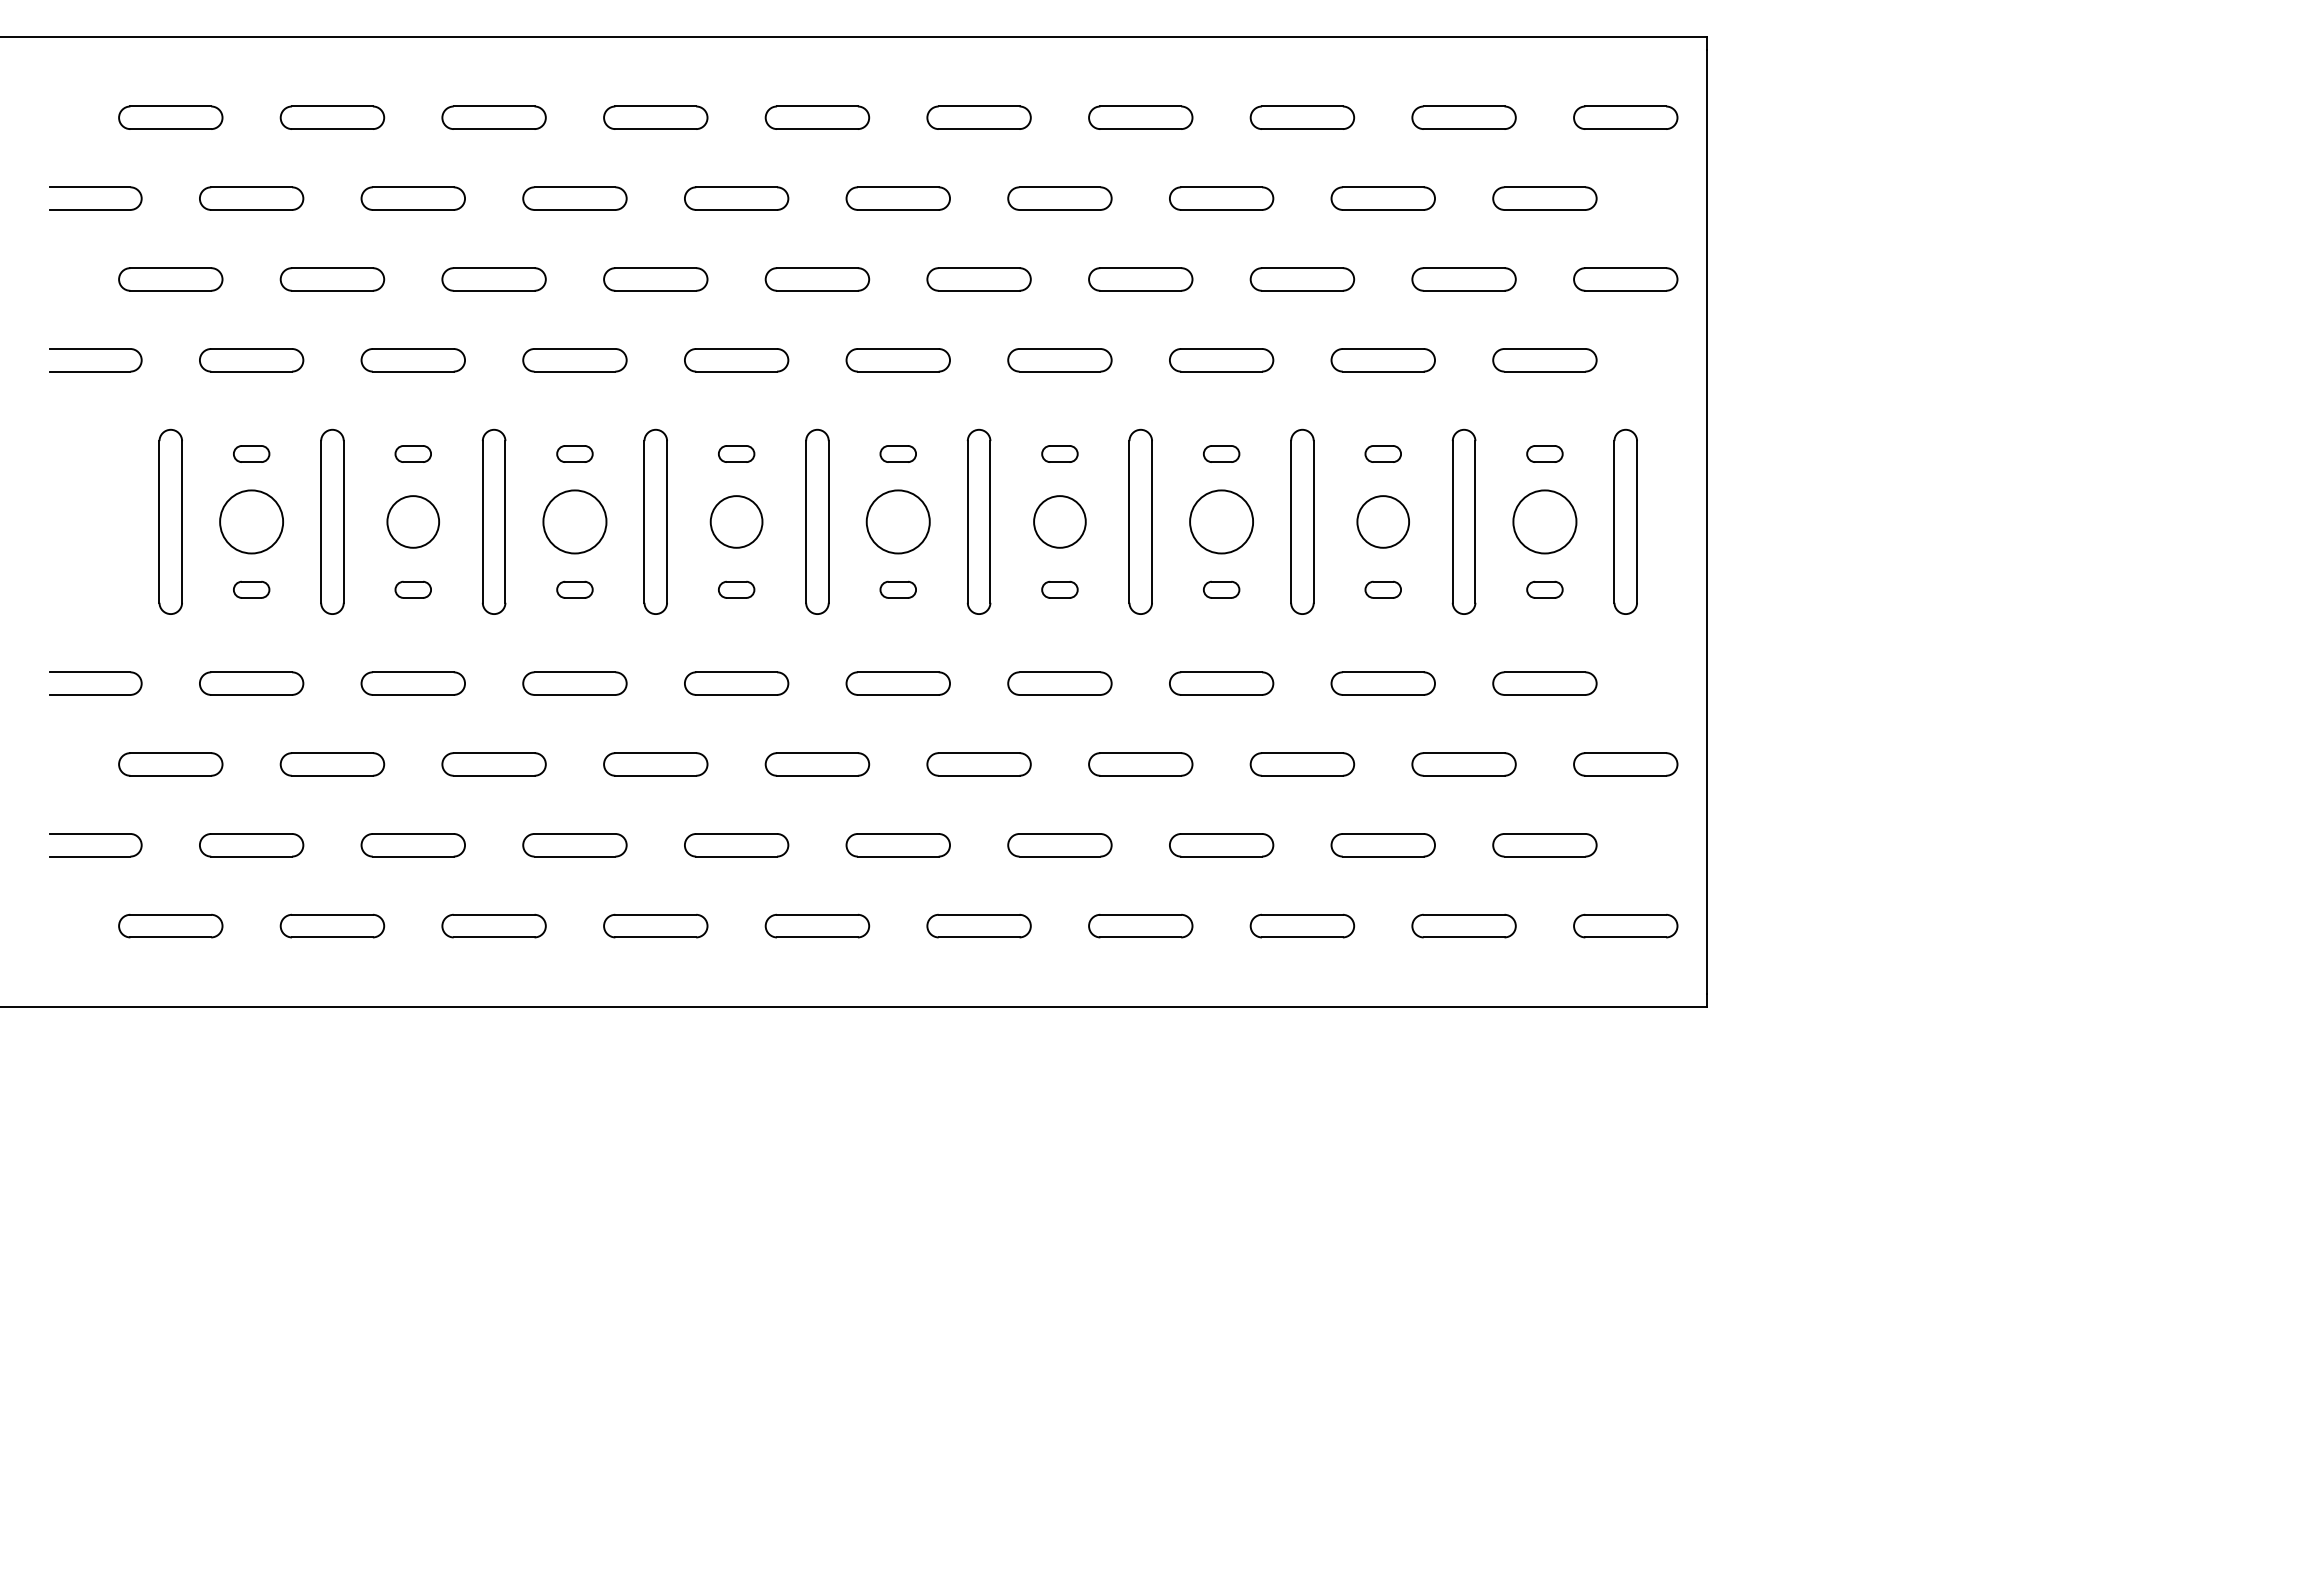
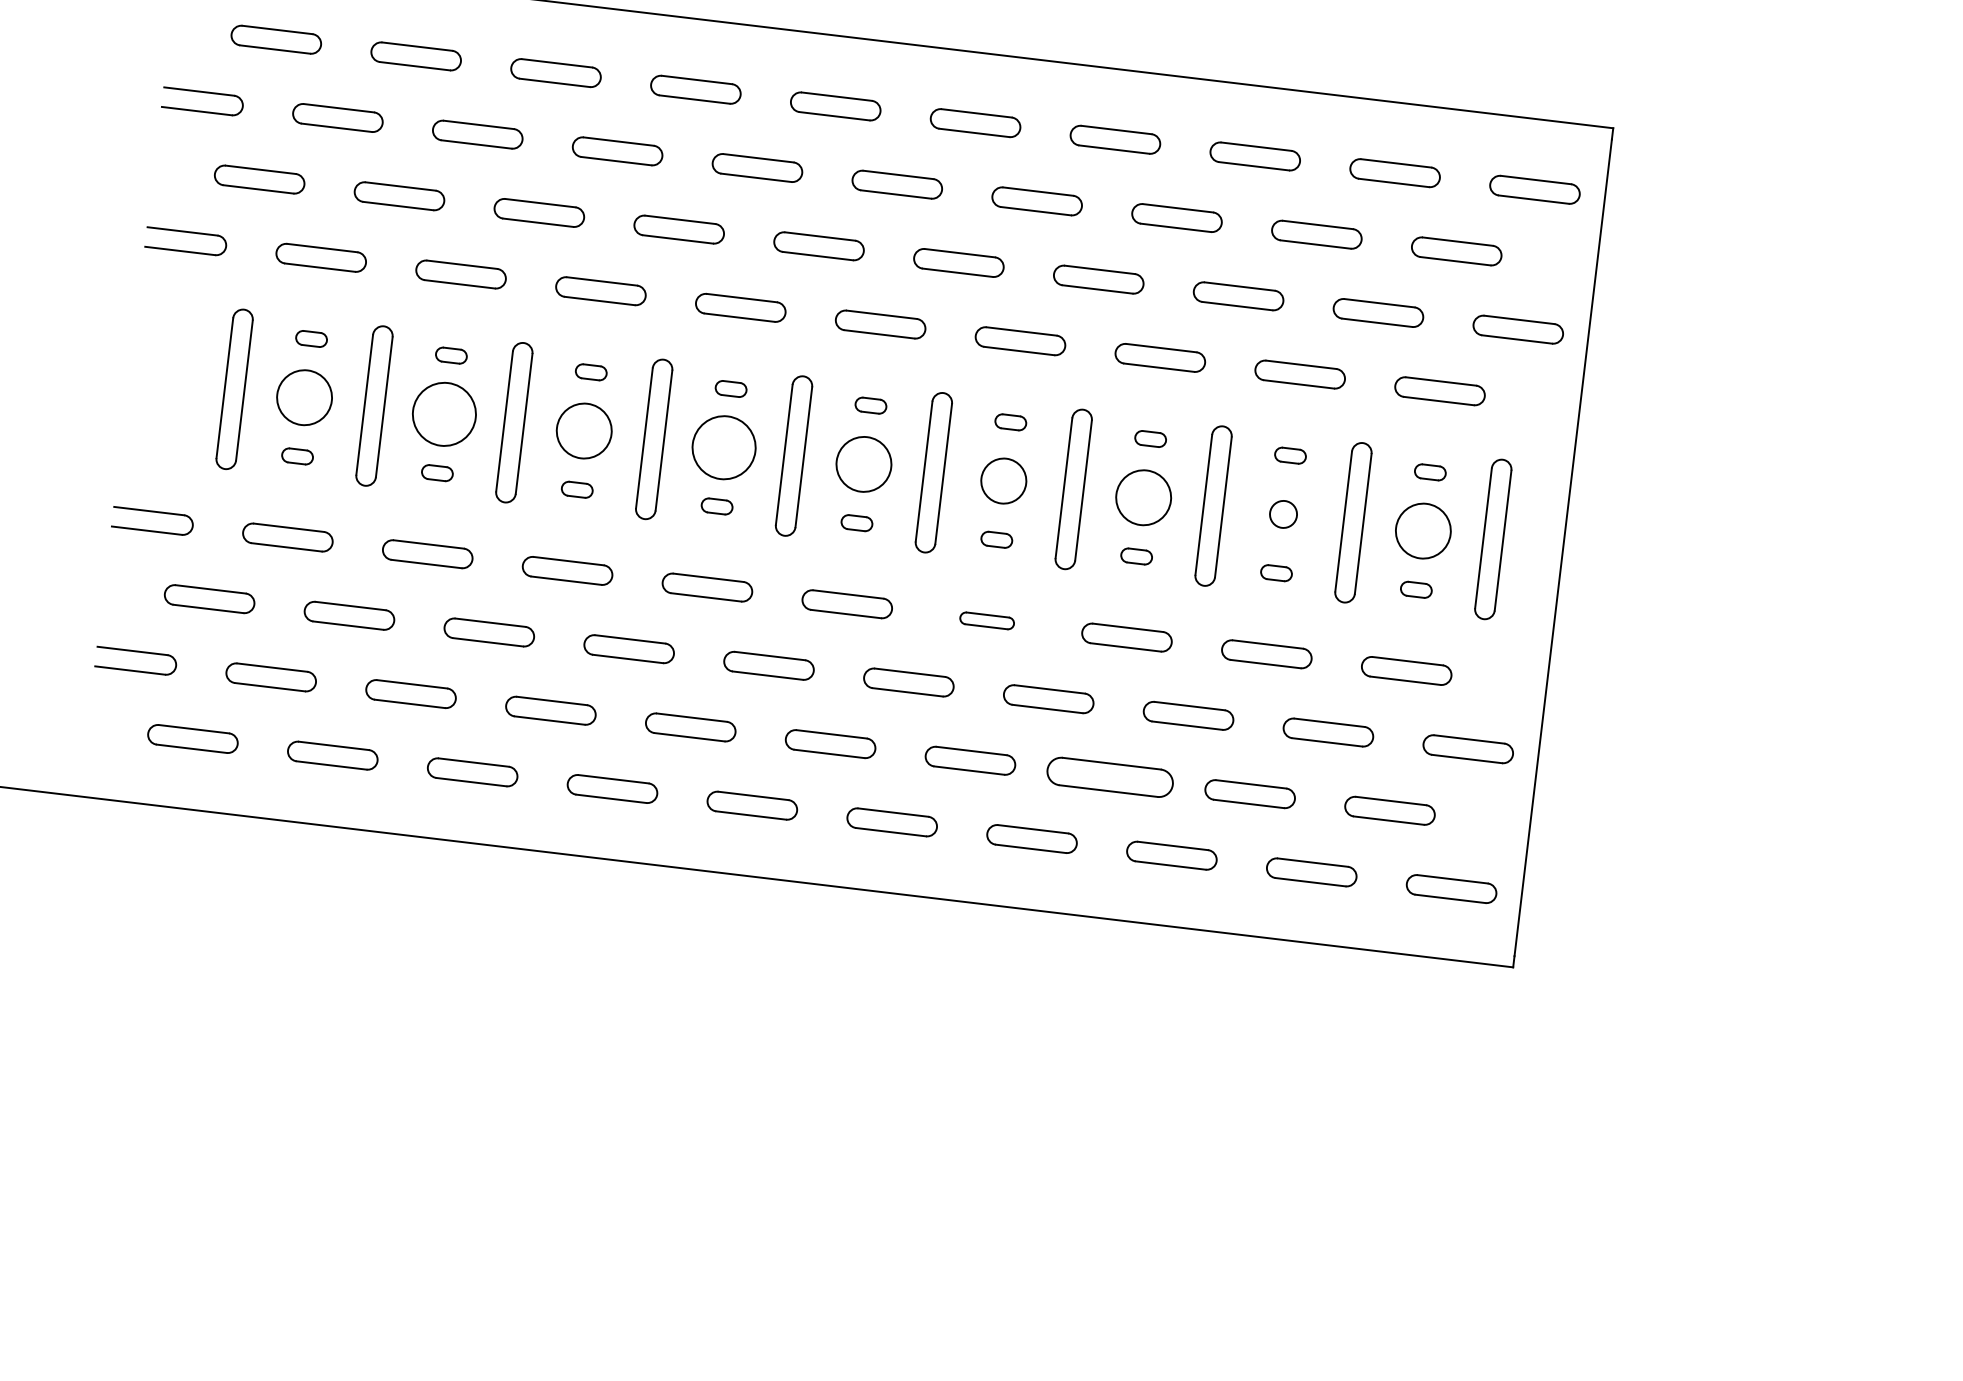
circle: (413, 521) -> (444, 414), size x1.4
circle: (736, 521) -> (724, 447), size x1.4
circle: (1383, 521) -> (1283, 514), size x0.6
part: (1059, 683) -> (986, 620), size x0.6
part: (1221, 845) -> (1110, 777), size x1.4

